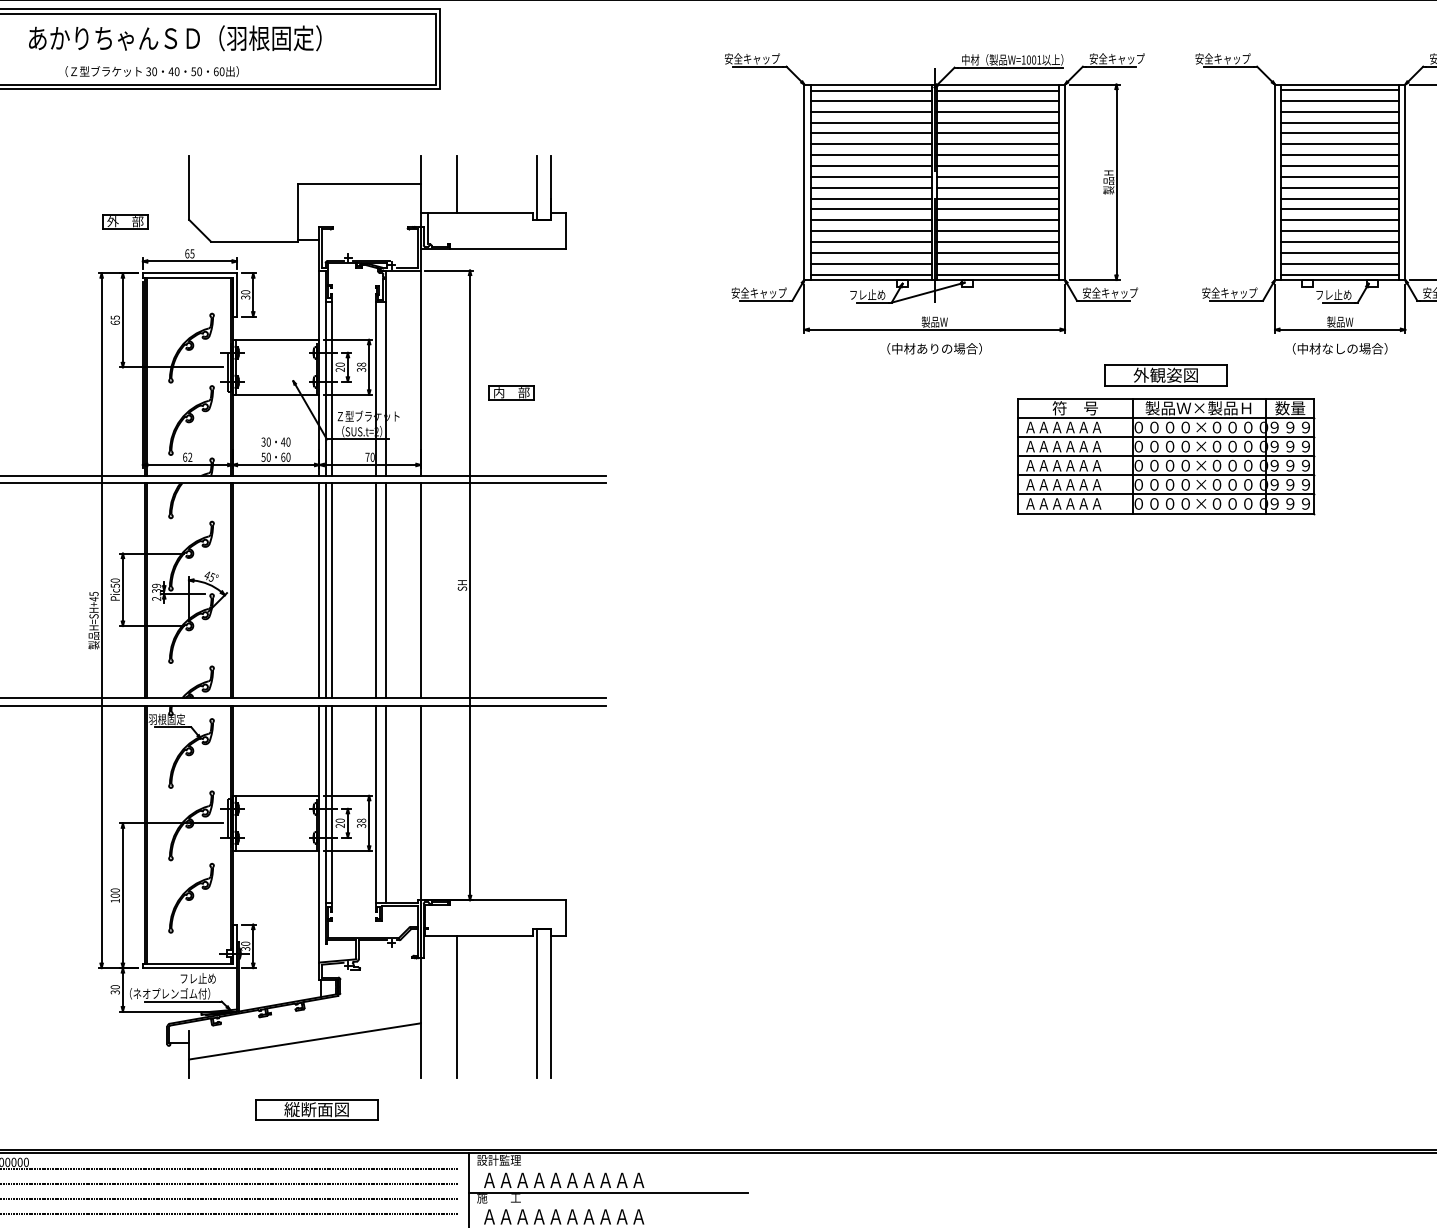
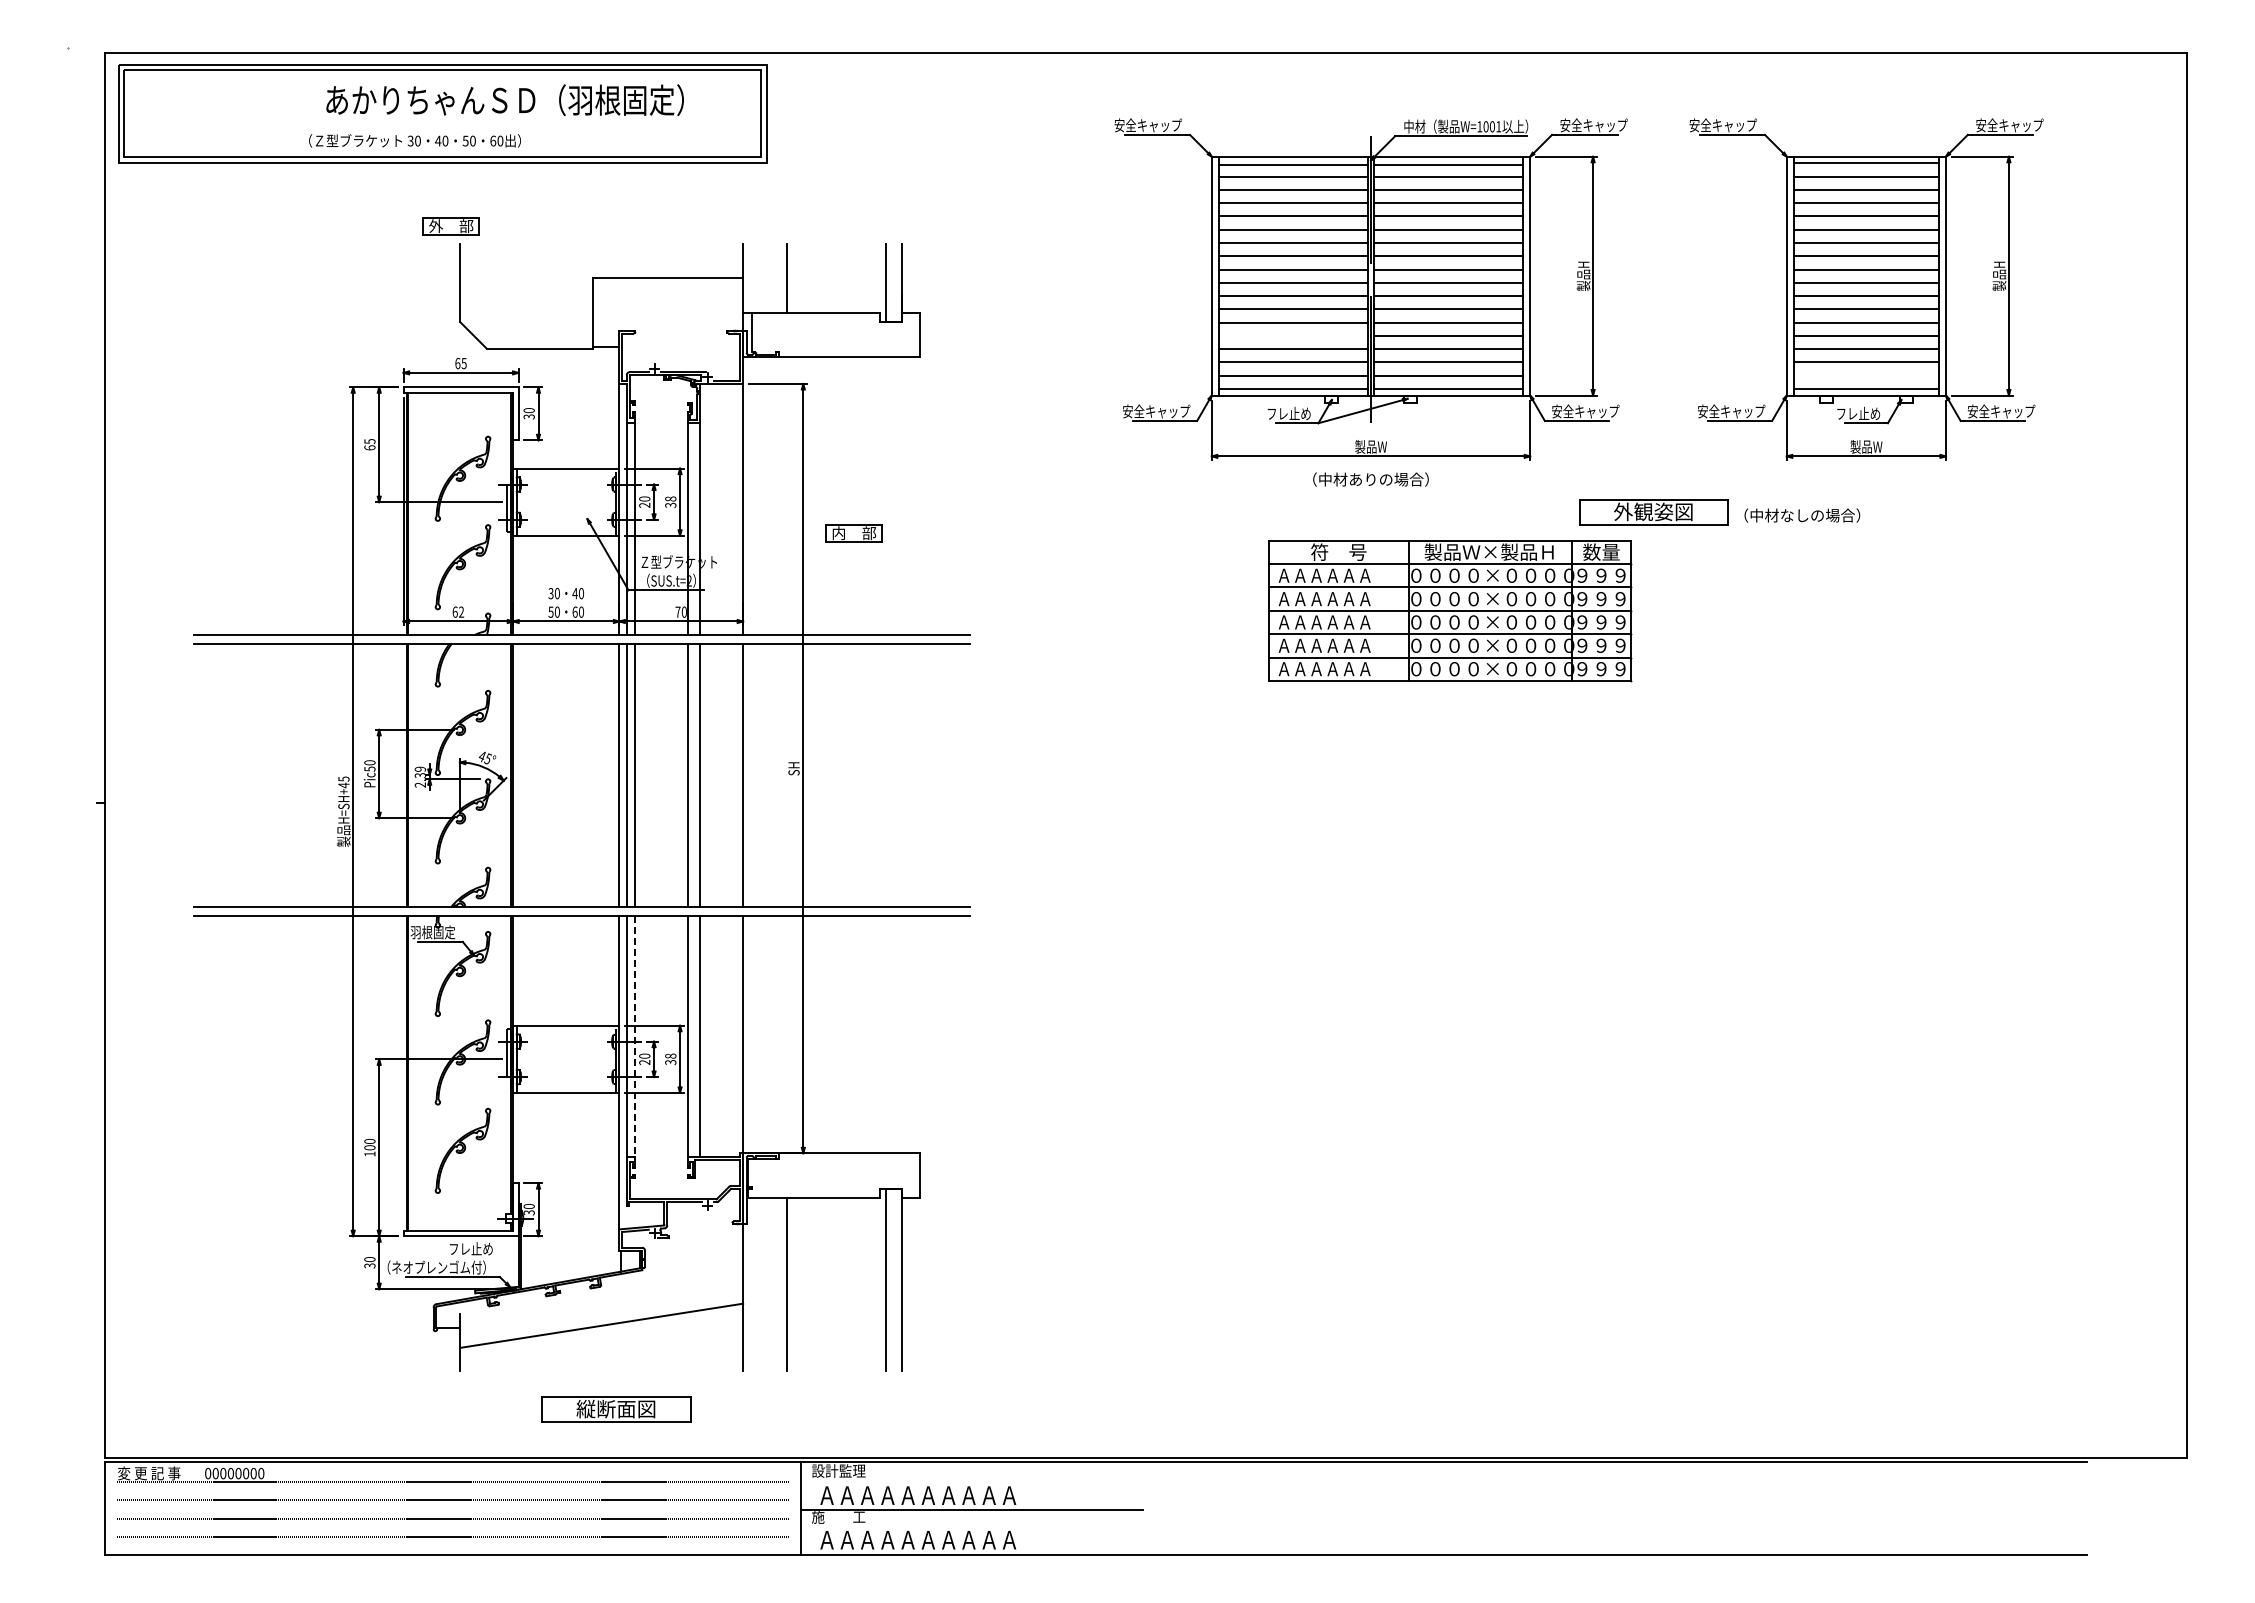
text: (174, 38) -> (504, 100), moved
part: (124, 221) -> (450, 226), moved
line: (871, 230) -> (1293, 335), removed
line: (1340, 263) -> (1866, 375), removed
text: (1340, 348) -> (1802, 515), moved
part: (1166, 456) -> (1450, 611), moved
line: (331, 804) -> (634, 1036), solid -> dashed

